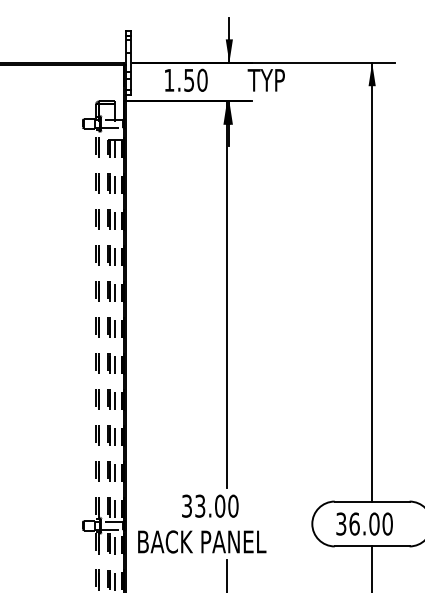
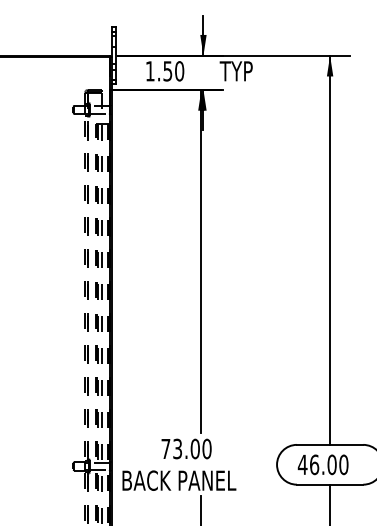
text: (186, 505) -> (165, 448), 33.00 -> 73.00
text: (340, 523) -> (302, 464), 36.00 -> 46.00

